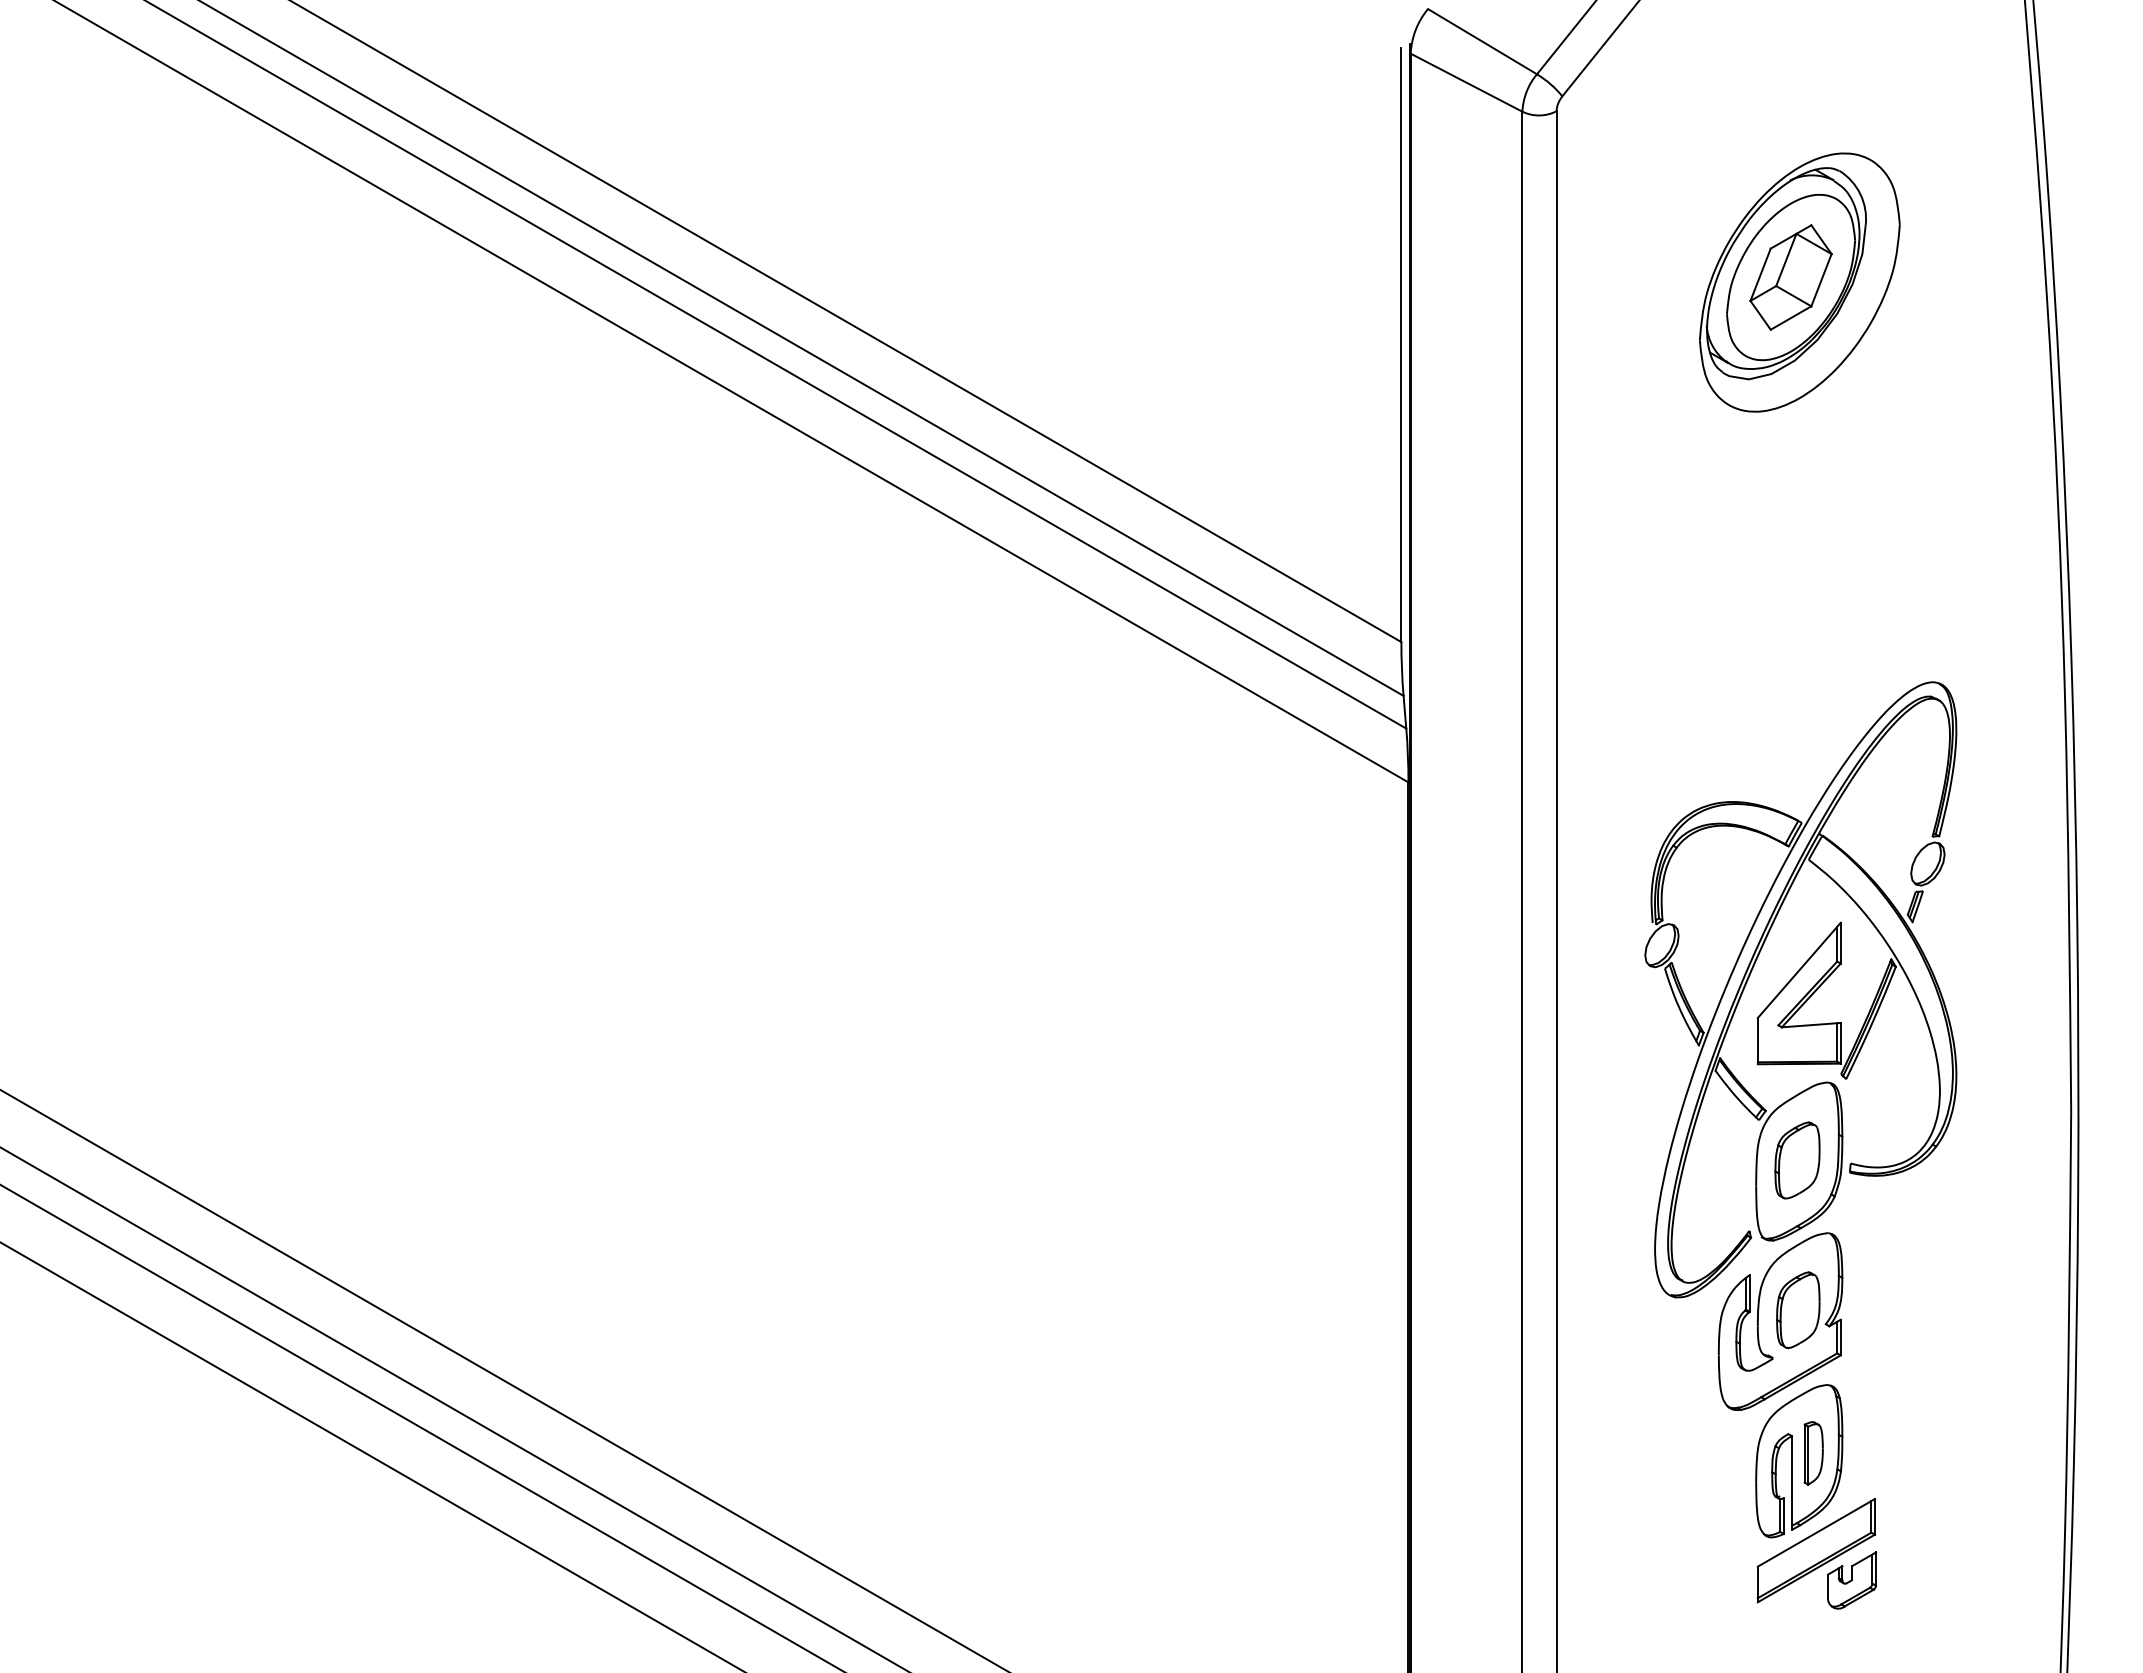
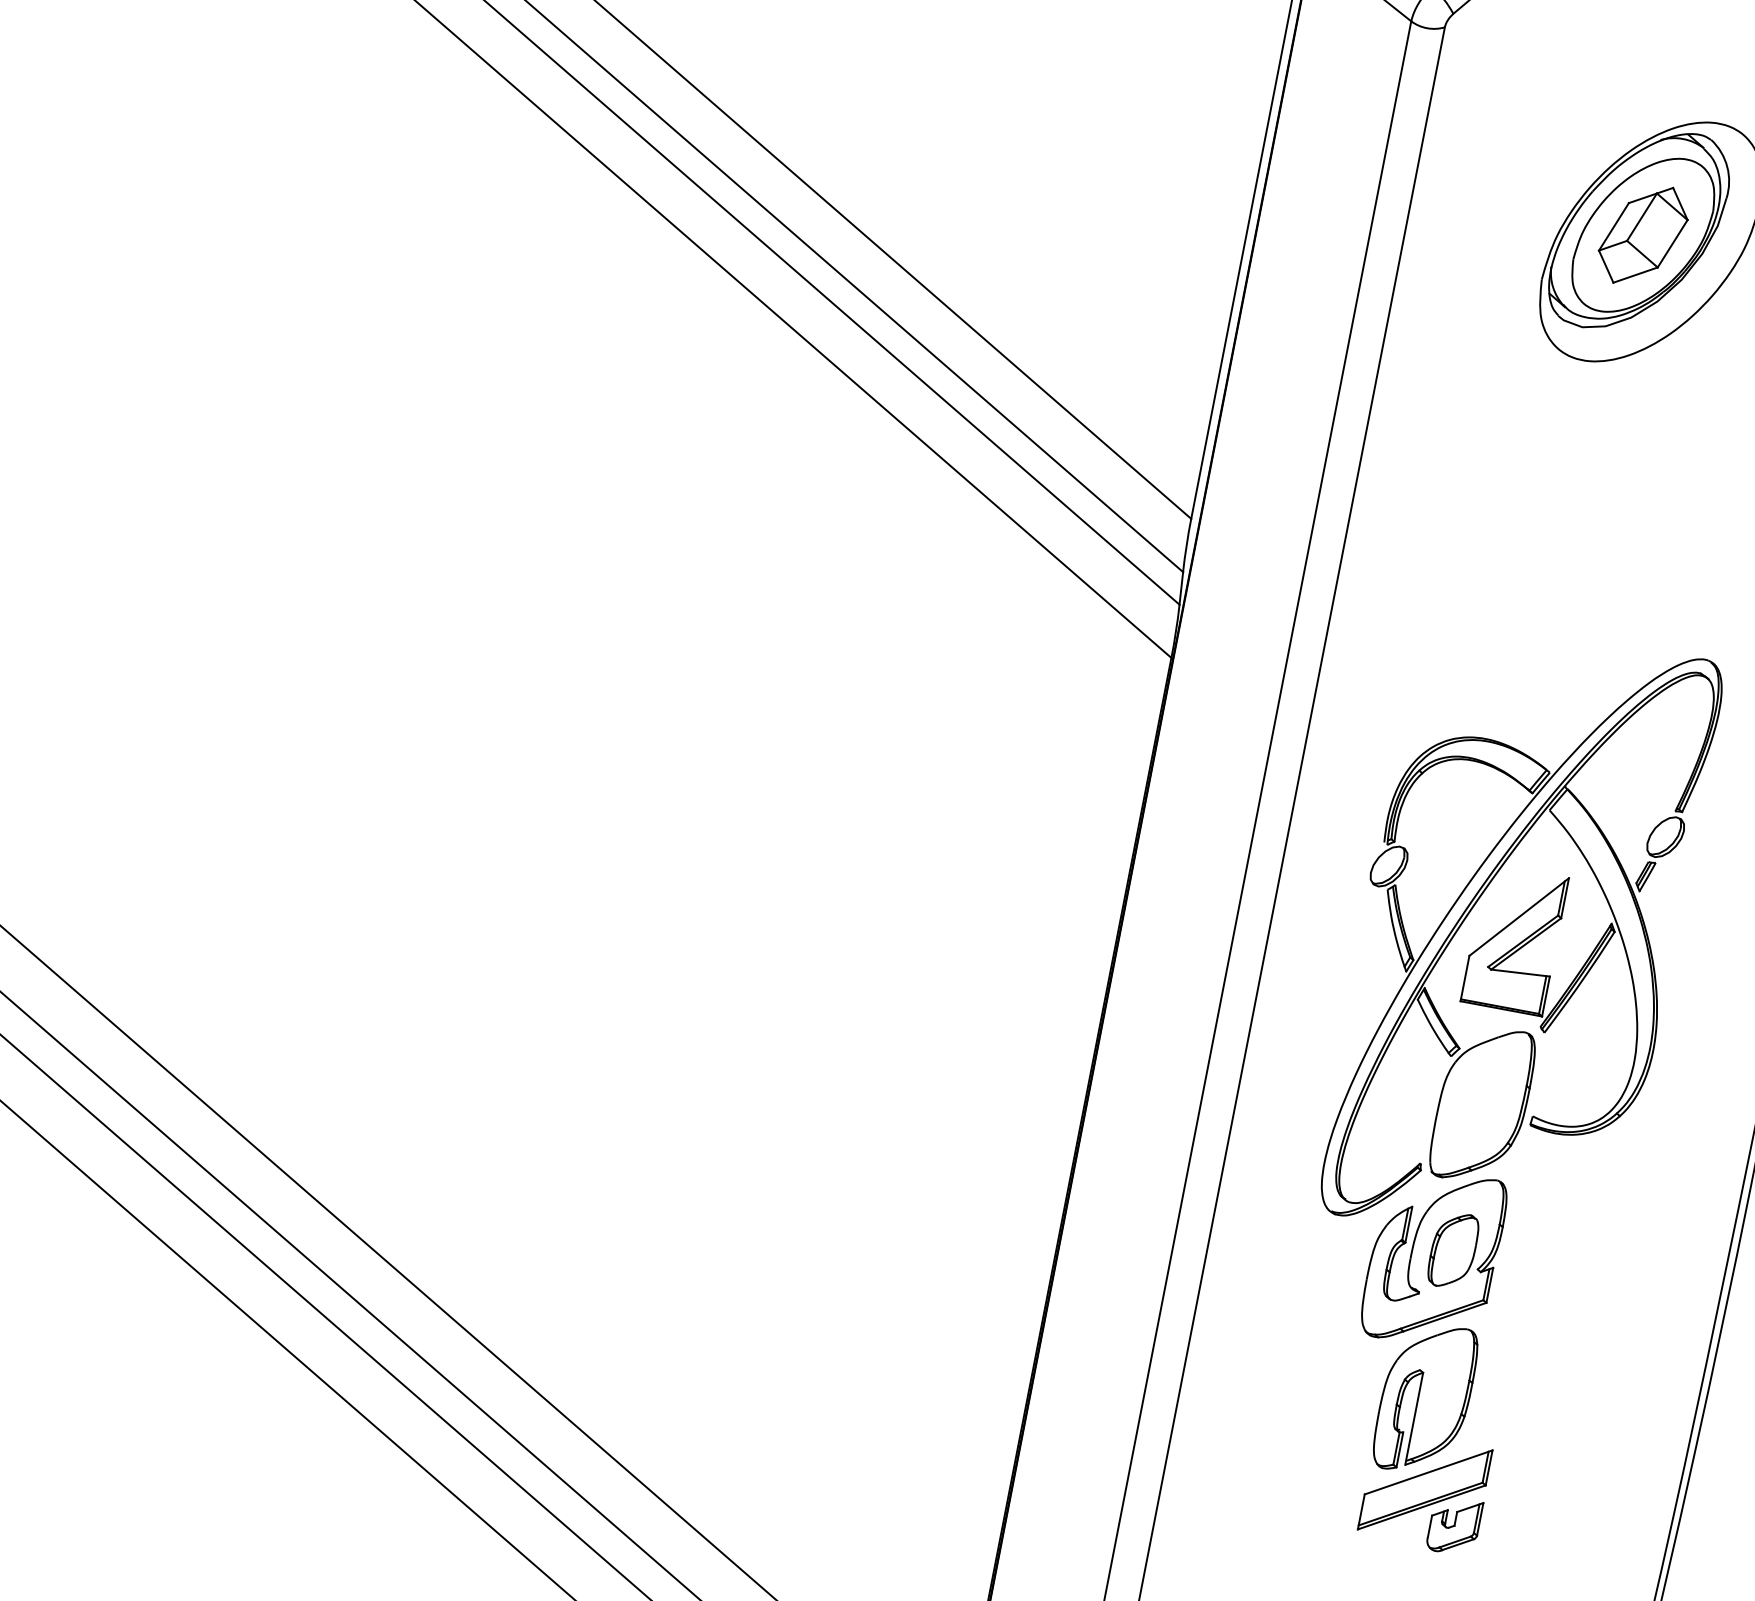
part: (1797, 1160) -> (1481, 1103), removed
part: (1813, 1453) -> (1440, 1393), removed

